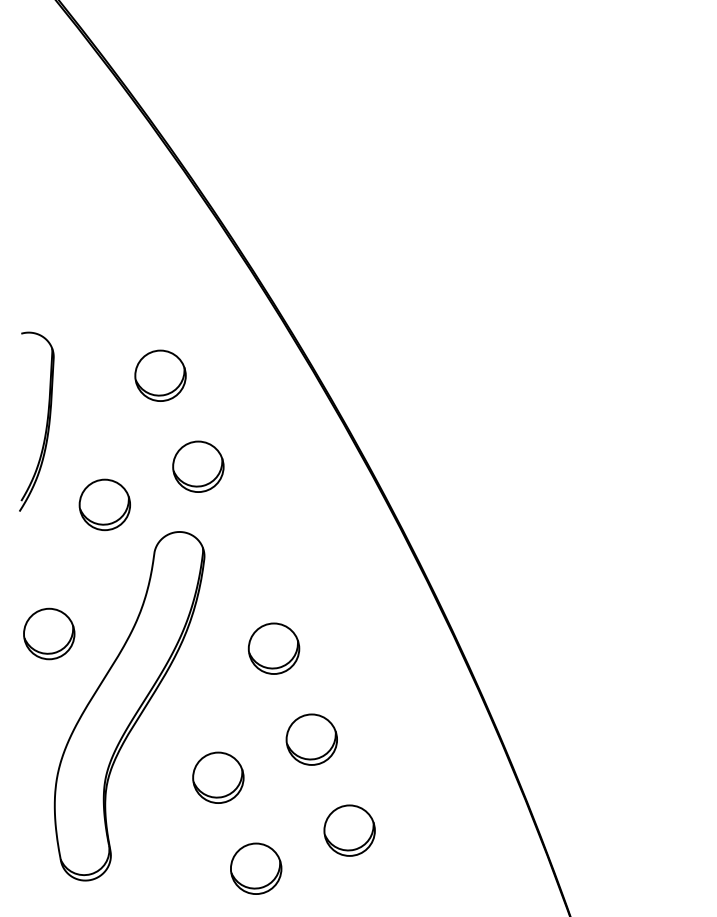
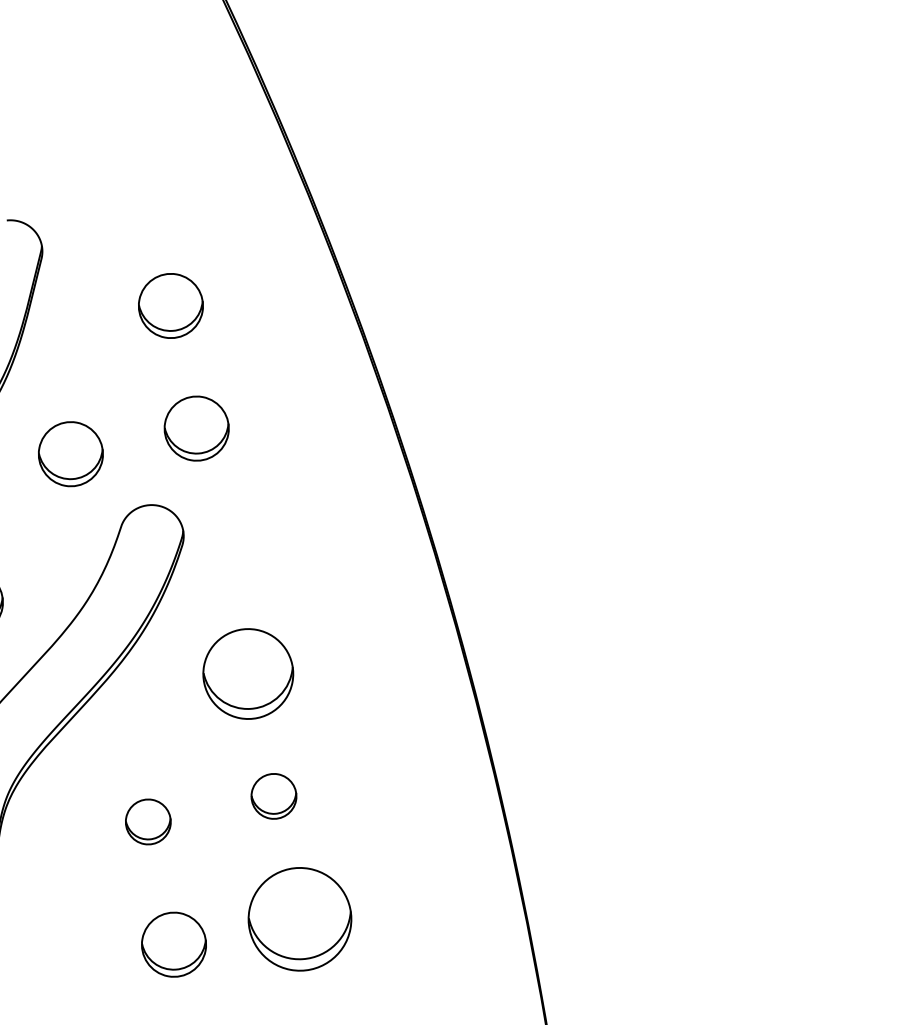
part: (273, 648) -> (247, 673), size x1.4
part: (311, 739) -> (273, 796), size x0.7
part: (218, 777) -> (148, 821), size x0.7
part: (349, 830) -> (299, 918), size x1.6

